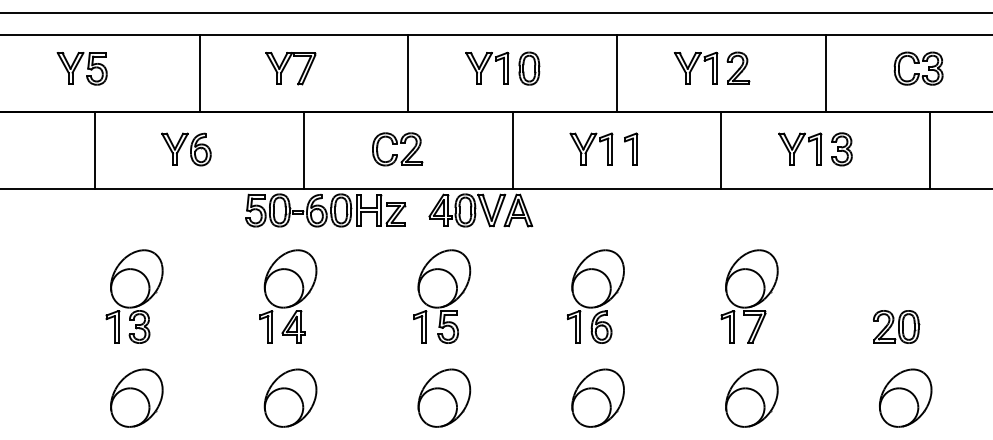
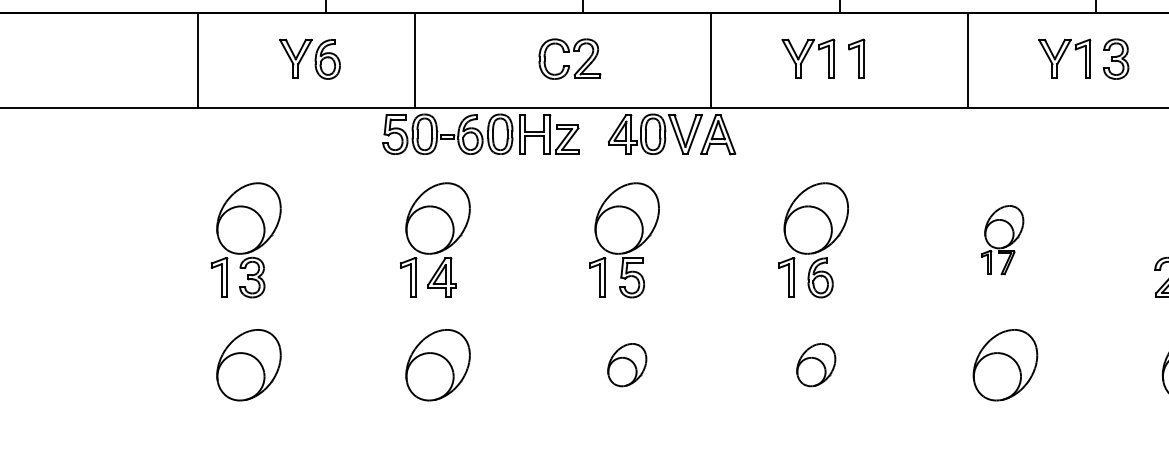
line: (304, 150) -> (415, 60), moved
part: (749, 296) -> (1002, 240), size x0.6
part: (444, 397) -> (627, 364), size x0.6
part: (597, 397) -> (815, 364), size x0.6

